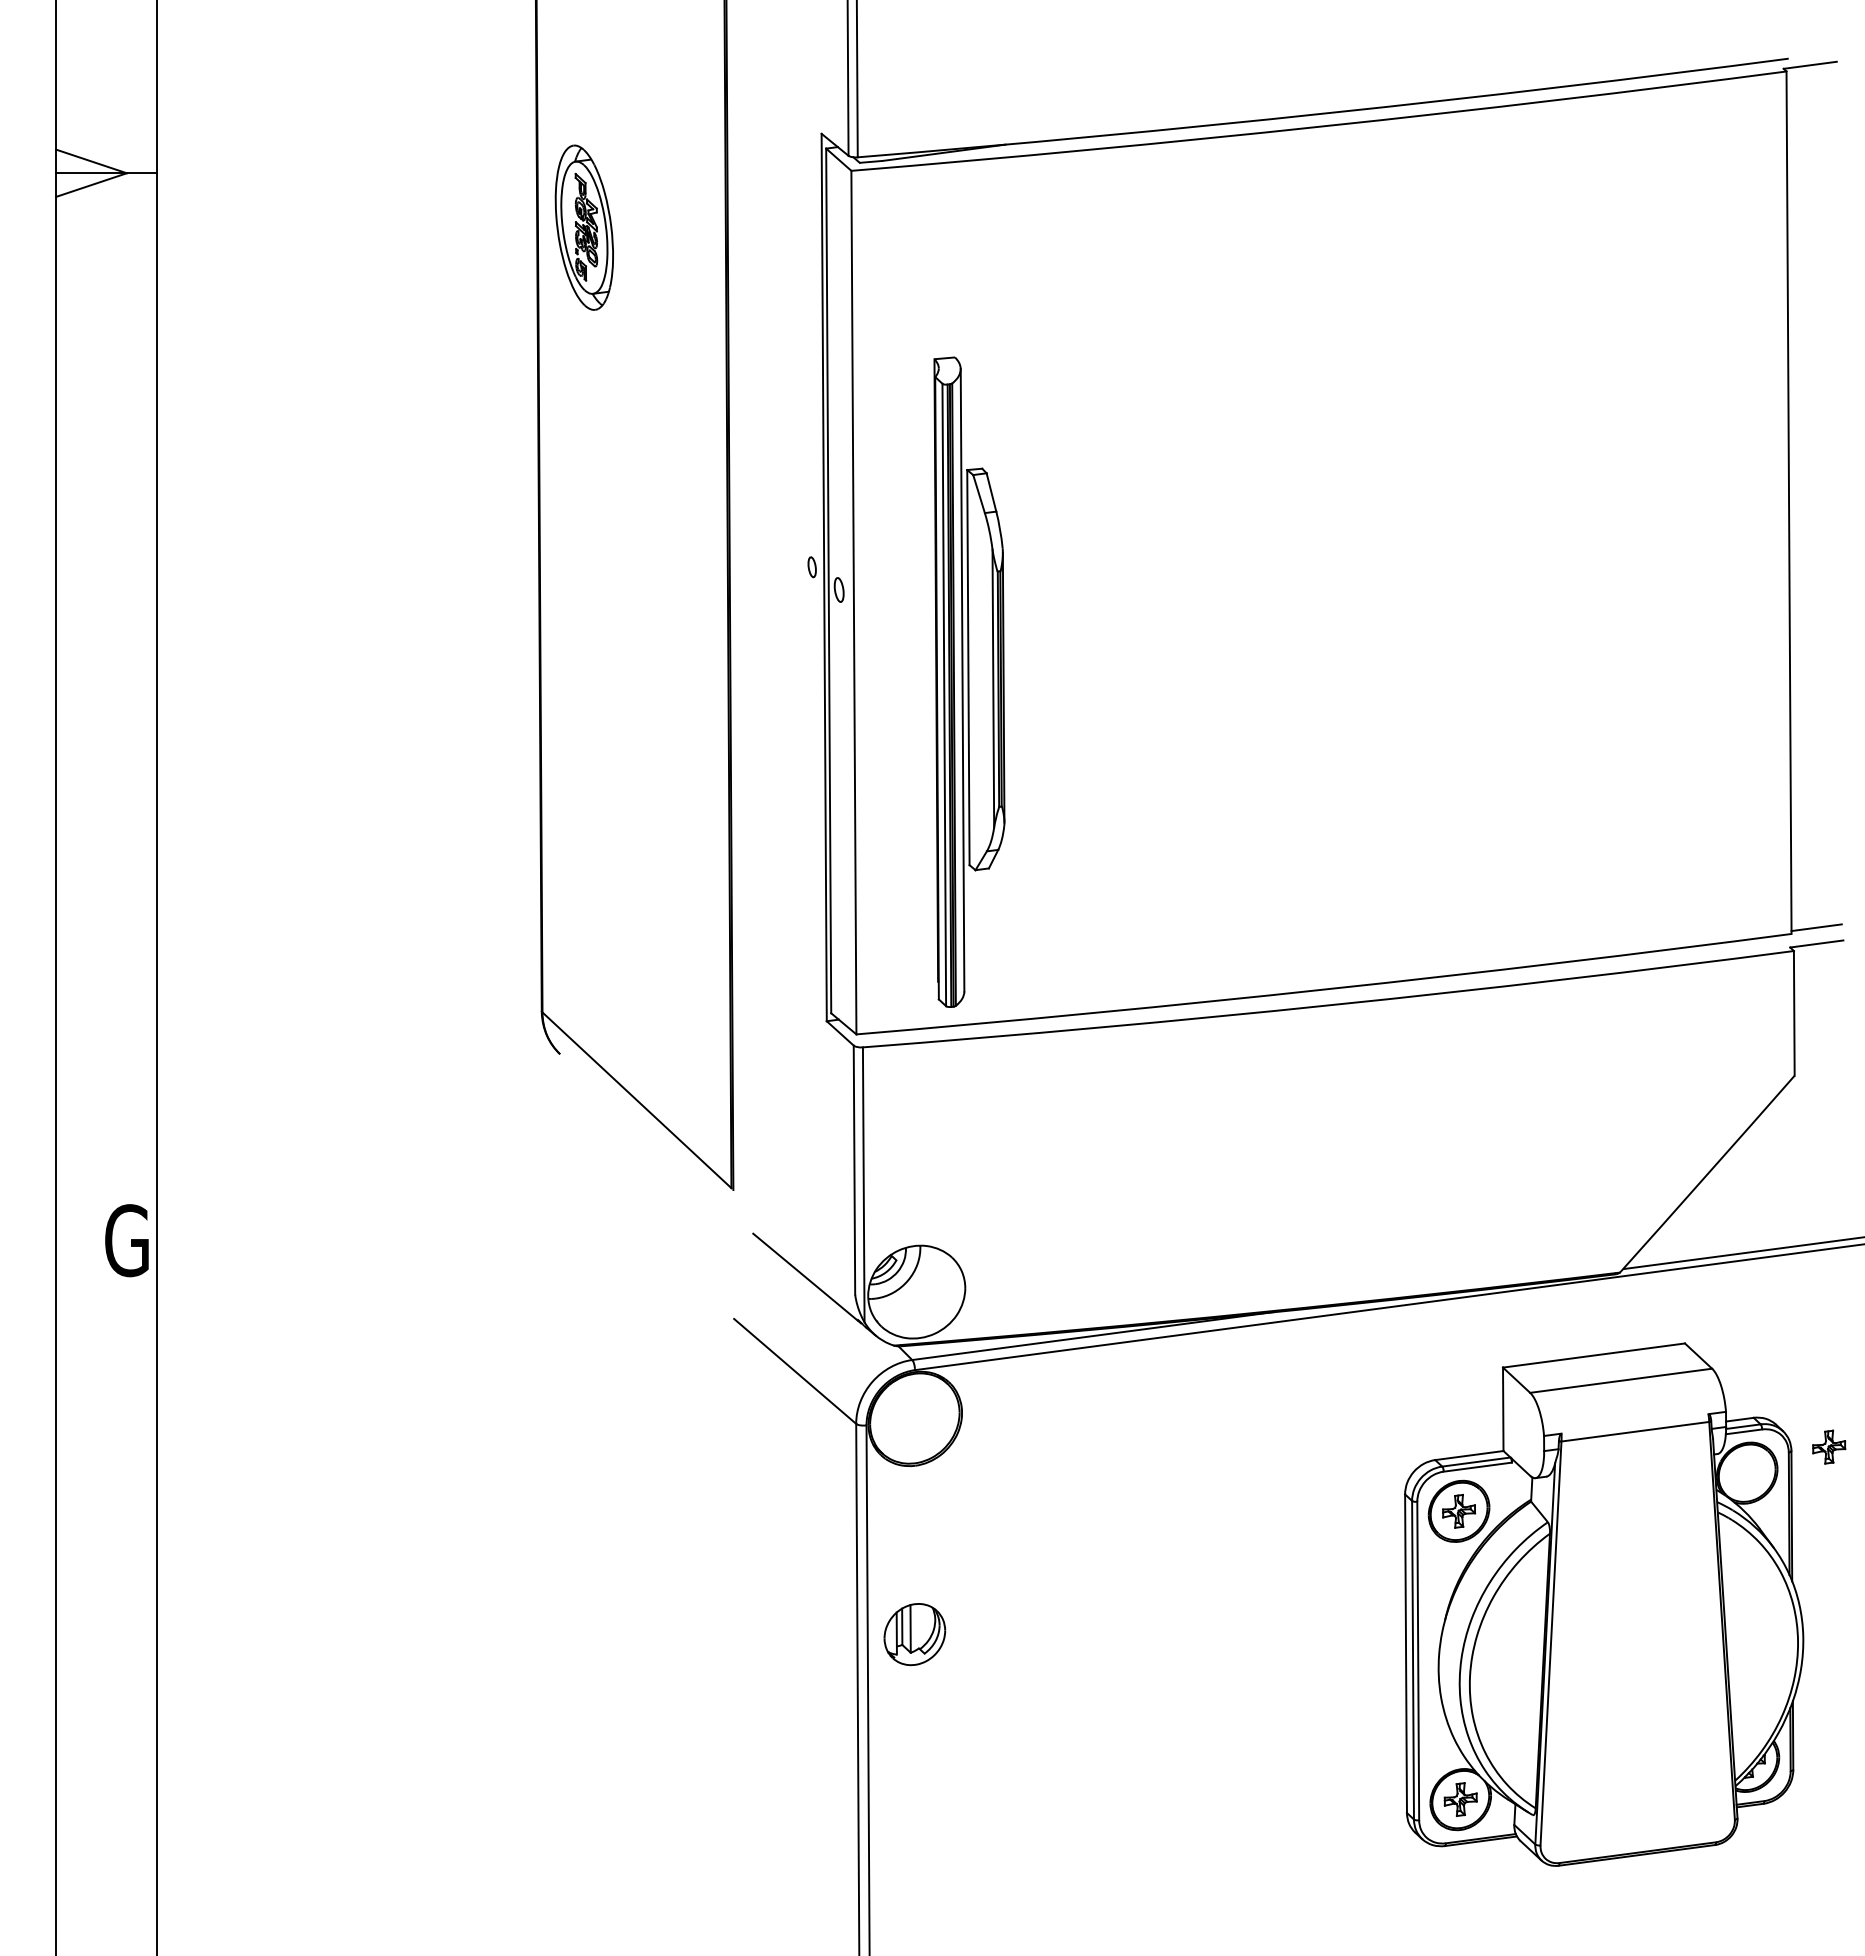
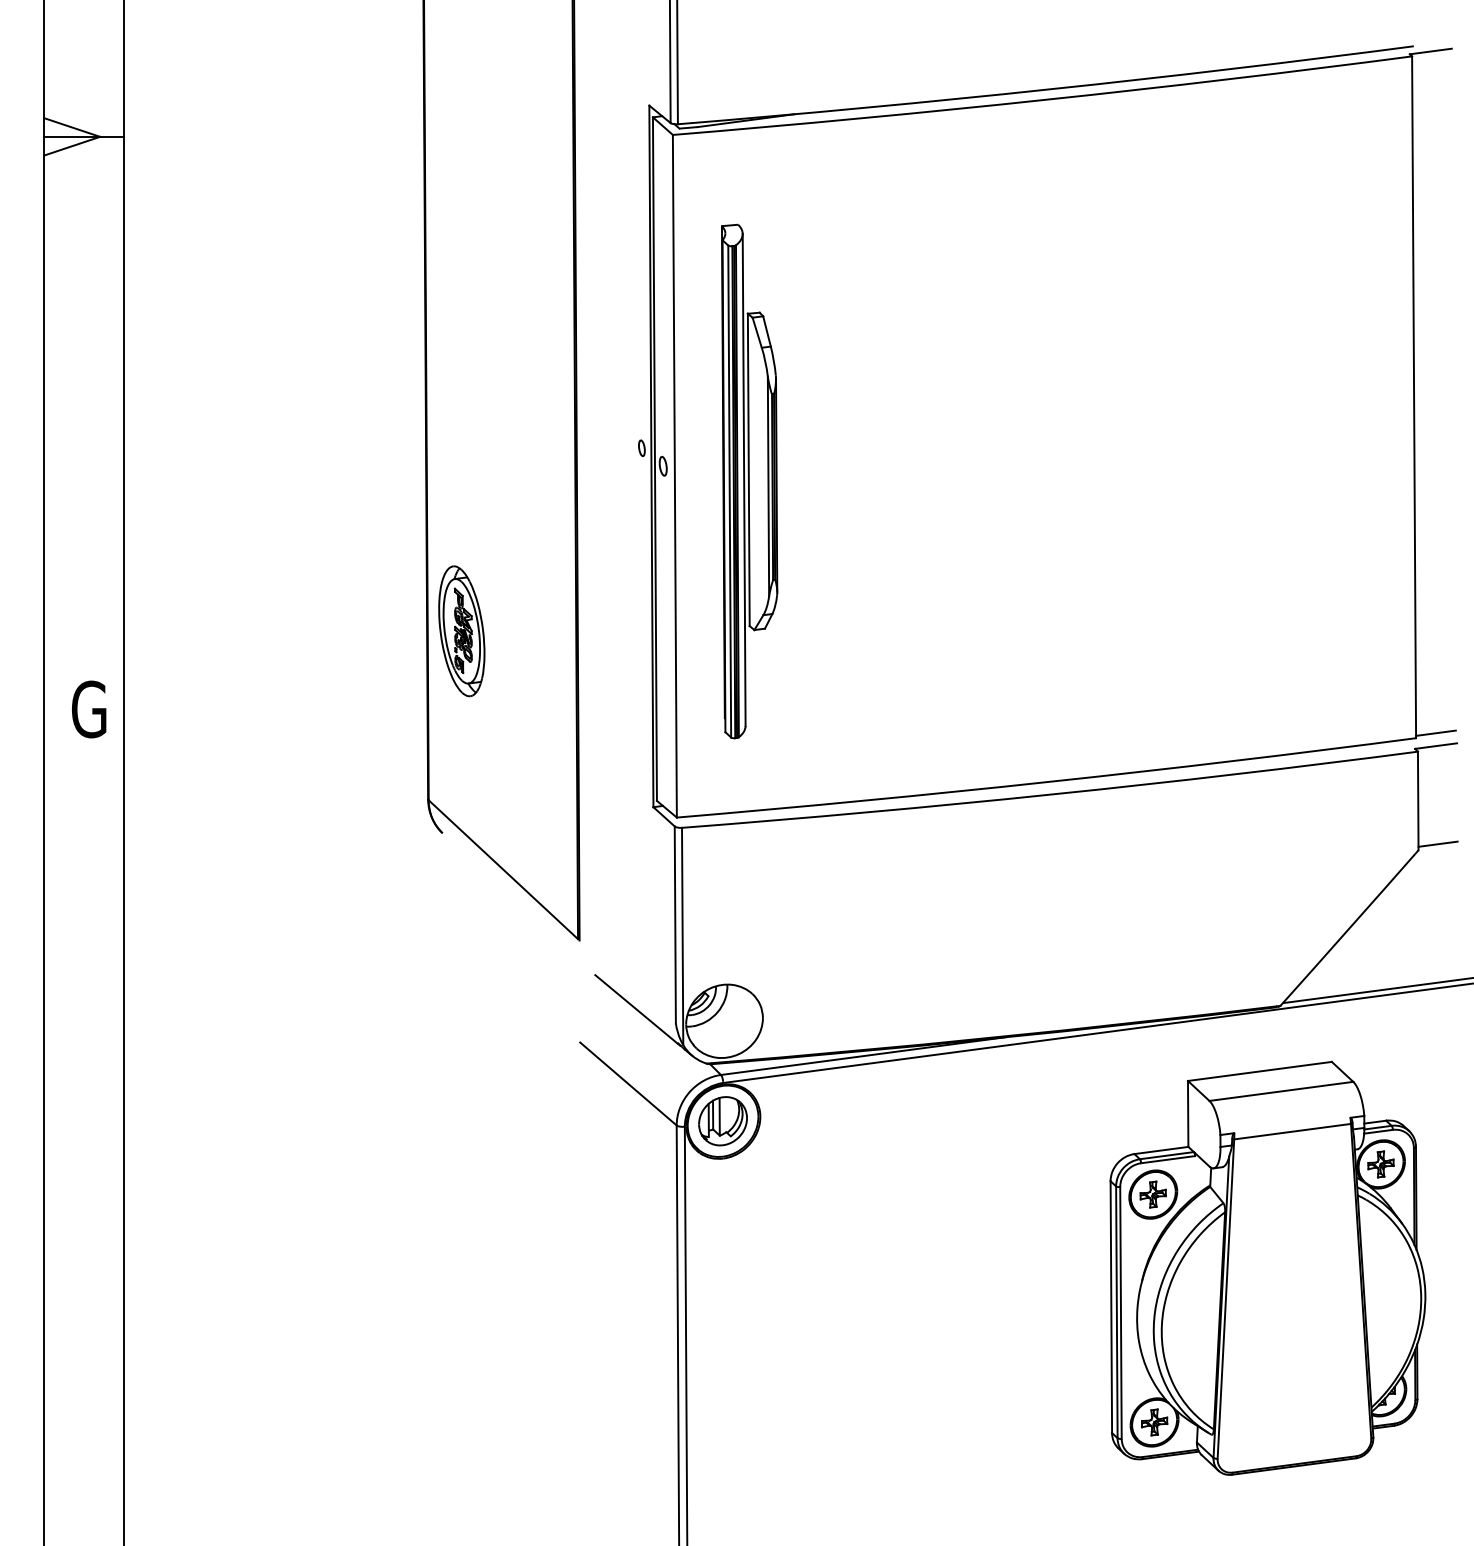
part: (583, 227) -> (461, 631), moved
part: (969, 681) -> (749, 480), moved
line: (1819, 1067) -> (1438, 843), added
text: (126, 1240) -> (88, 709), moved
part: (1829, 1446) -> (1381, 1163), moved
part: (914, 1634) -> (722, 1121), moved

